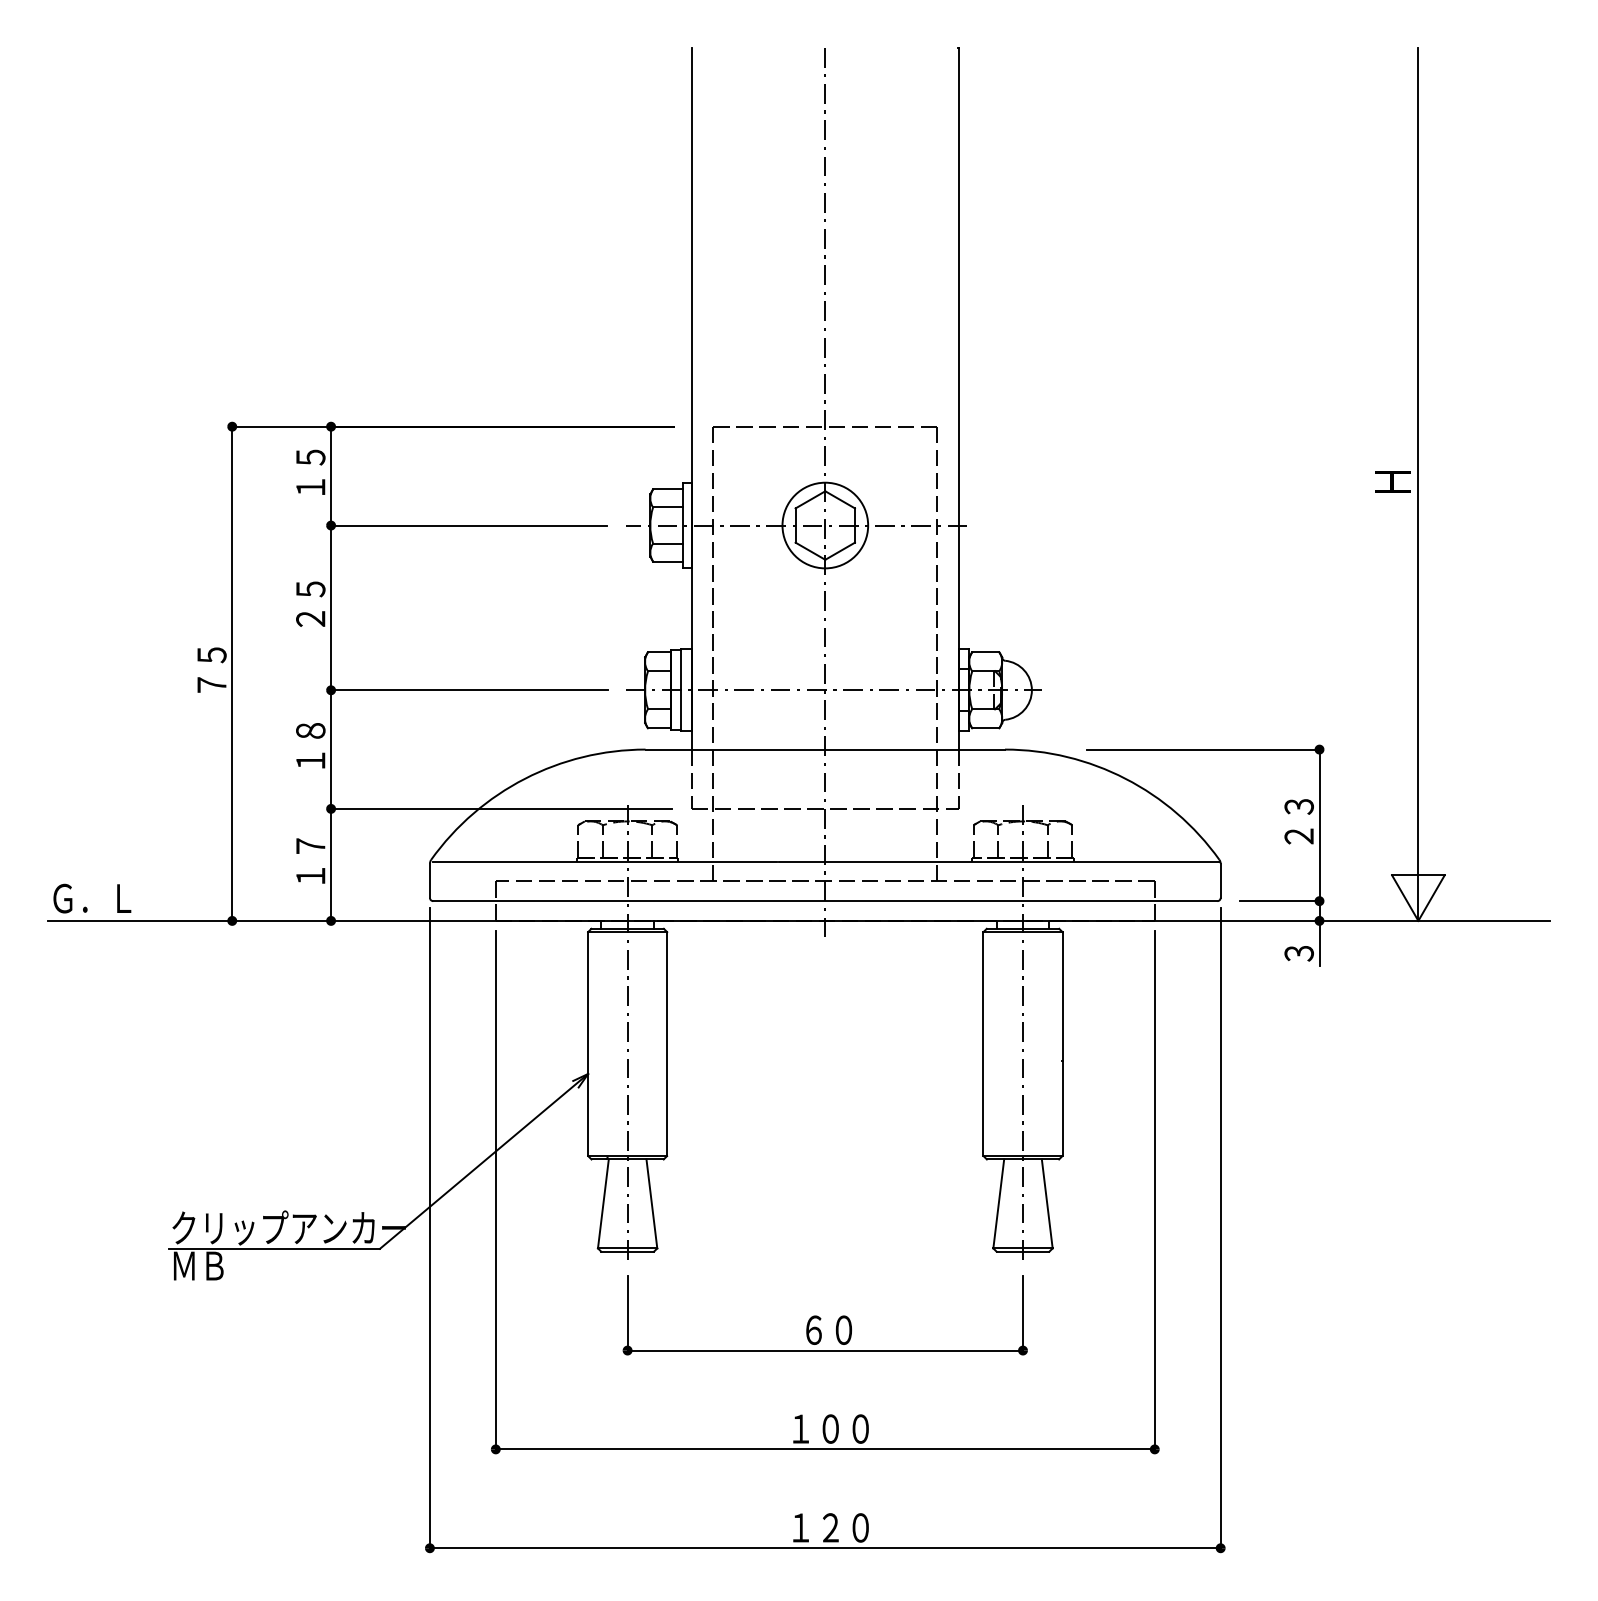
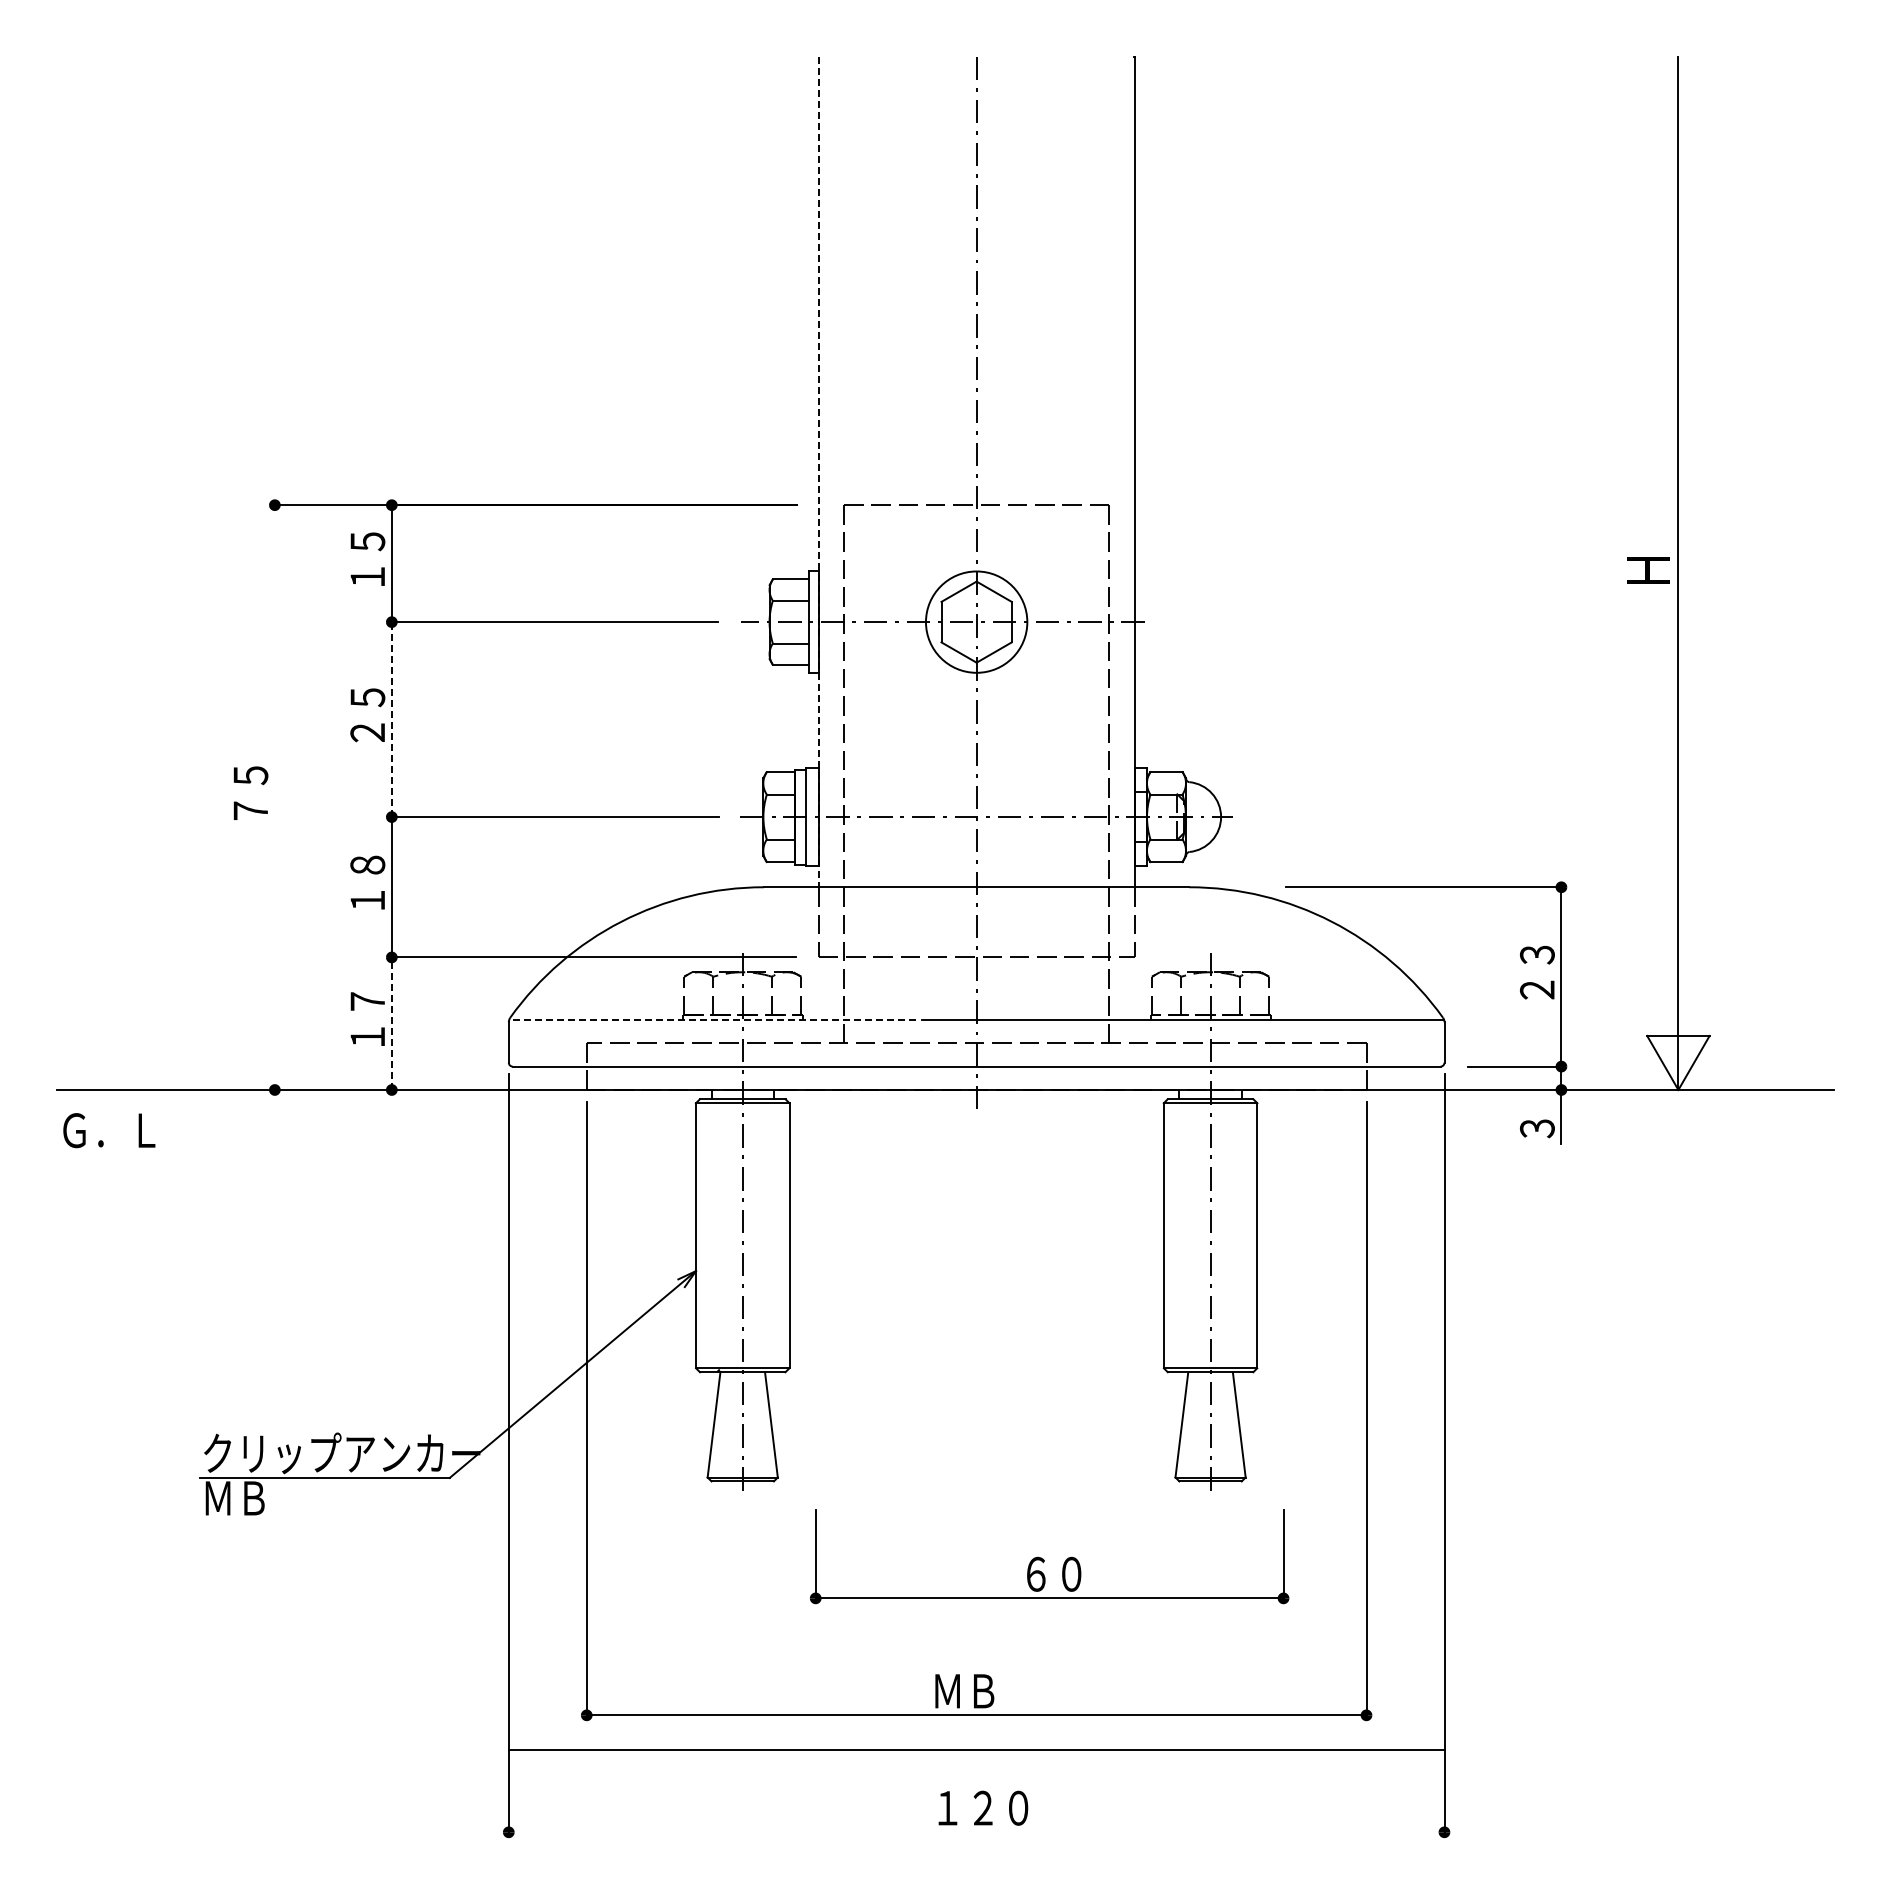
line: (691, 399) -> (818, 472), solid -> dashed
line: (330, 607) -> (391, 719), solid -> dashed
line: (231, 673) -> (274, 797), removed
line: (605, 861) -> (716, 1019), solid -> dashed
line: (330, 864) -> (391, 1023), solid -> dashed
text: (92, 898) -> (109, 1130), moved
part: (825, 1315) -> (1049, 1556), moved
text: (829, 1428) -> (981, 1690), １００ -> ＭＢ
line: (825, 1548) -> (976, 1750), moved

